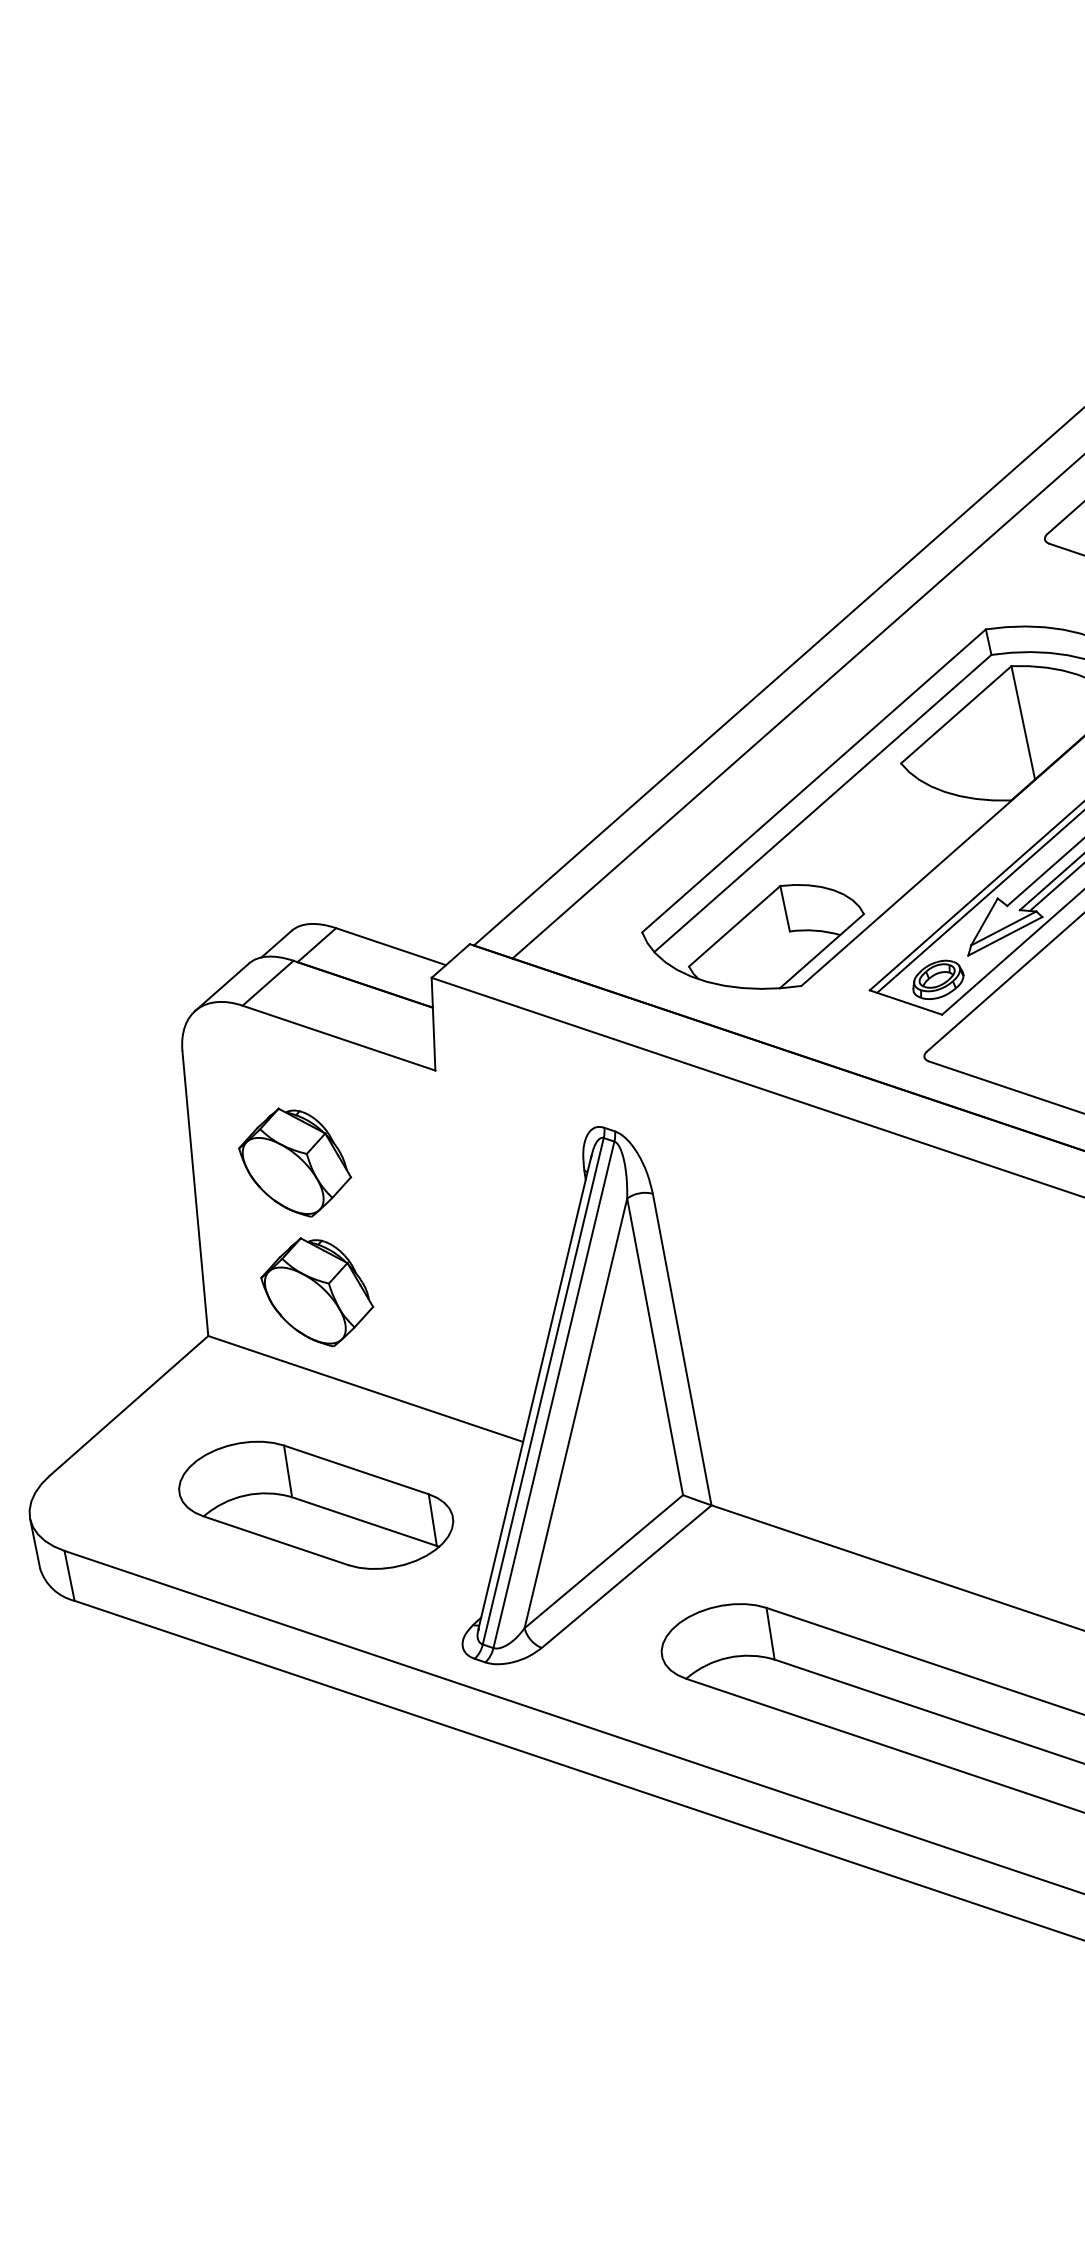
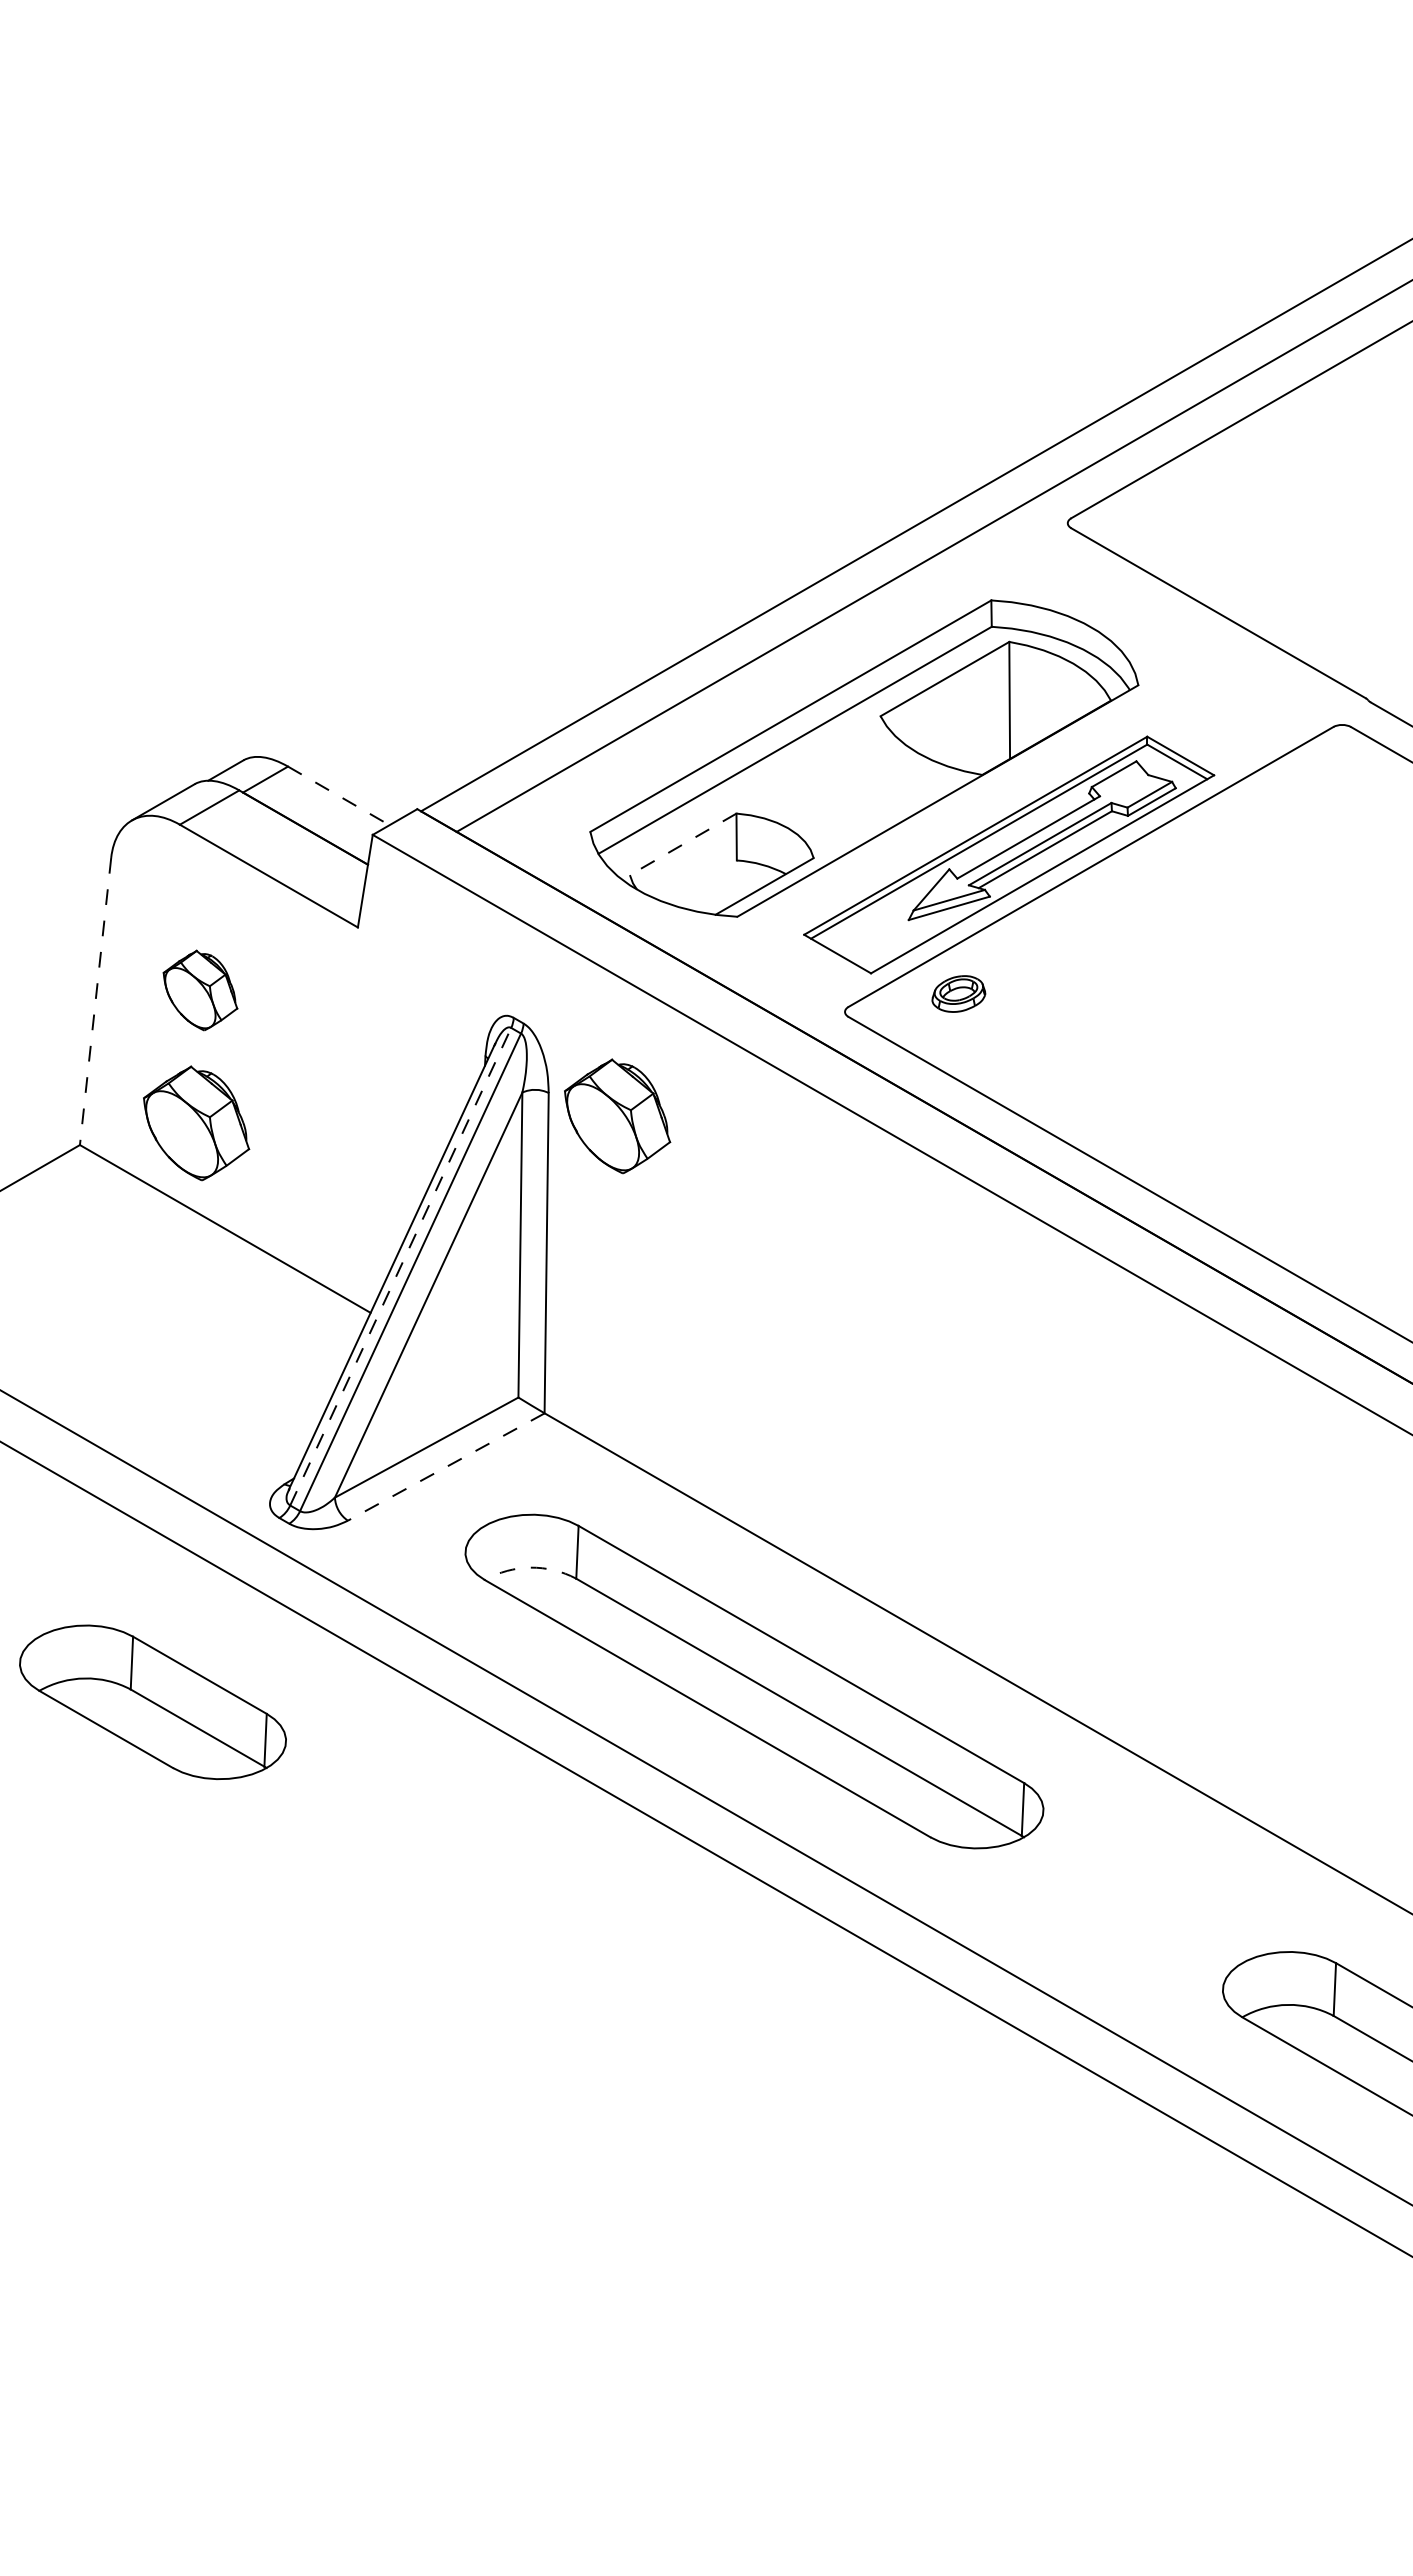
line: (734, 926) -> (683, 844), solid -> dashed
line: (390, 946) -> (338, 795), solid -> dashed
part: (937, 979) -> (958, 993), moved
part: (295, 1162) -> (200, 990), size x0.7
line: (195, 1194) -> (95, 1002), solid -> dashed
part: (724, 1203) -> (617, 1116), added
line: (543, 1391) -> (400, 1266), solid -> dashed
part: (315, 1504) -> (152, 1701), moved
line: (625, 1577) -> (445, 1467), solid -> dashed
arc: (727, 1657) -> (530, 1567), solid -> dashed

